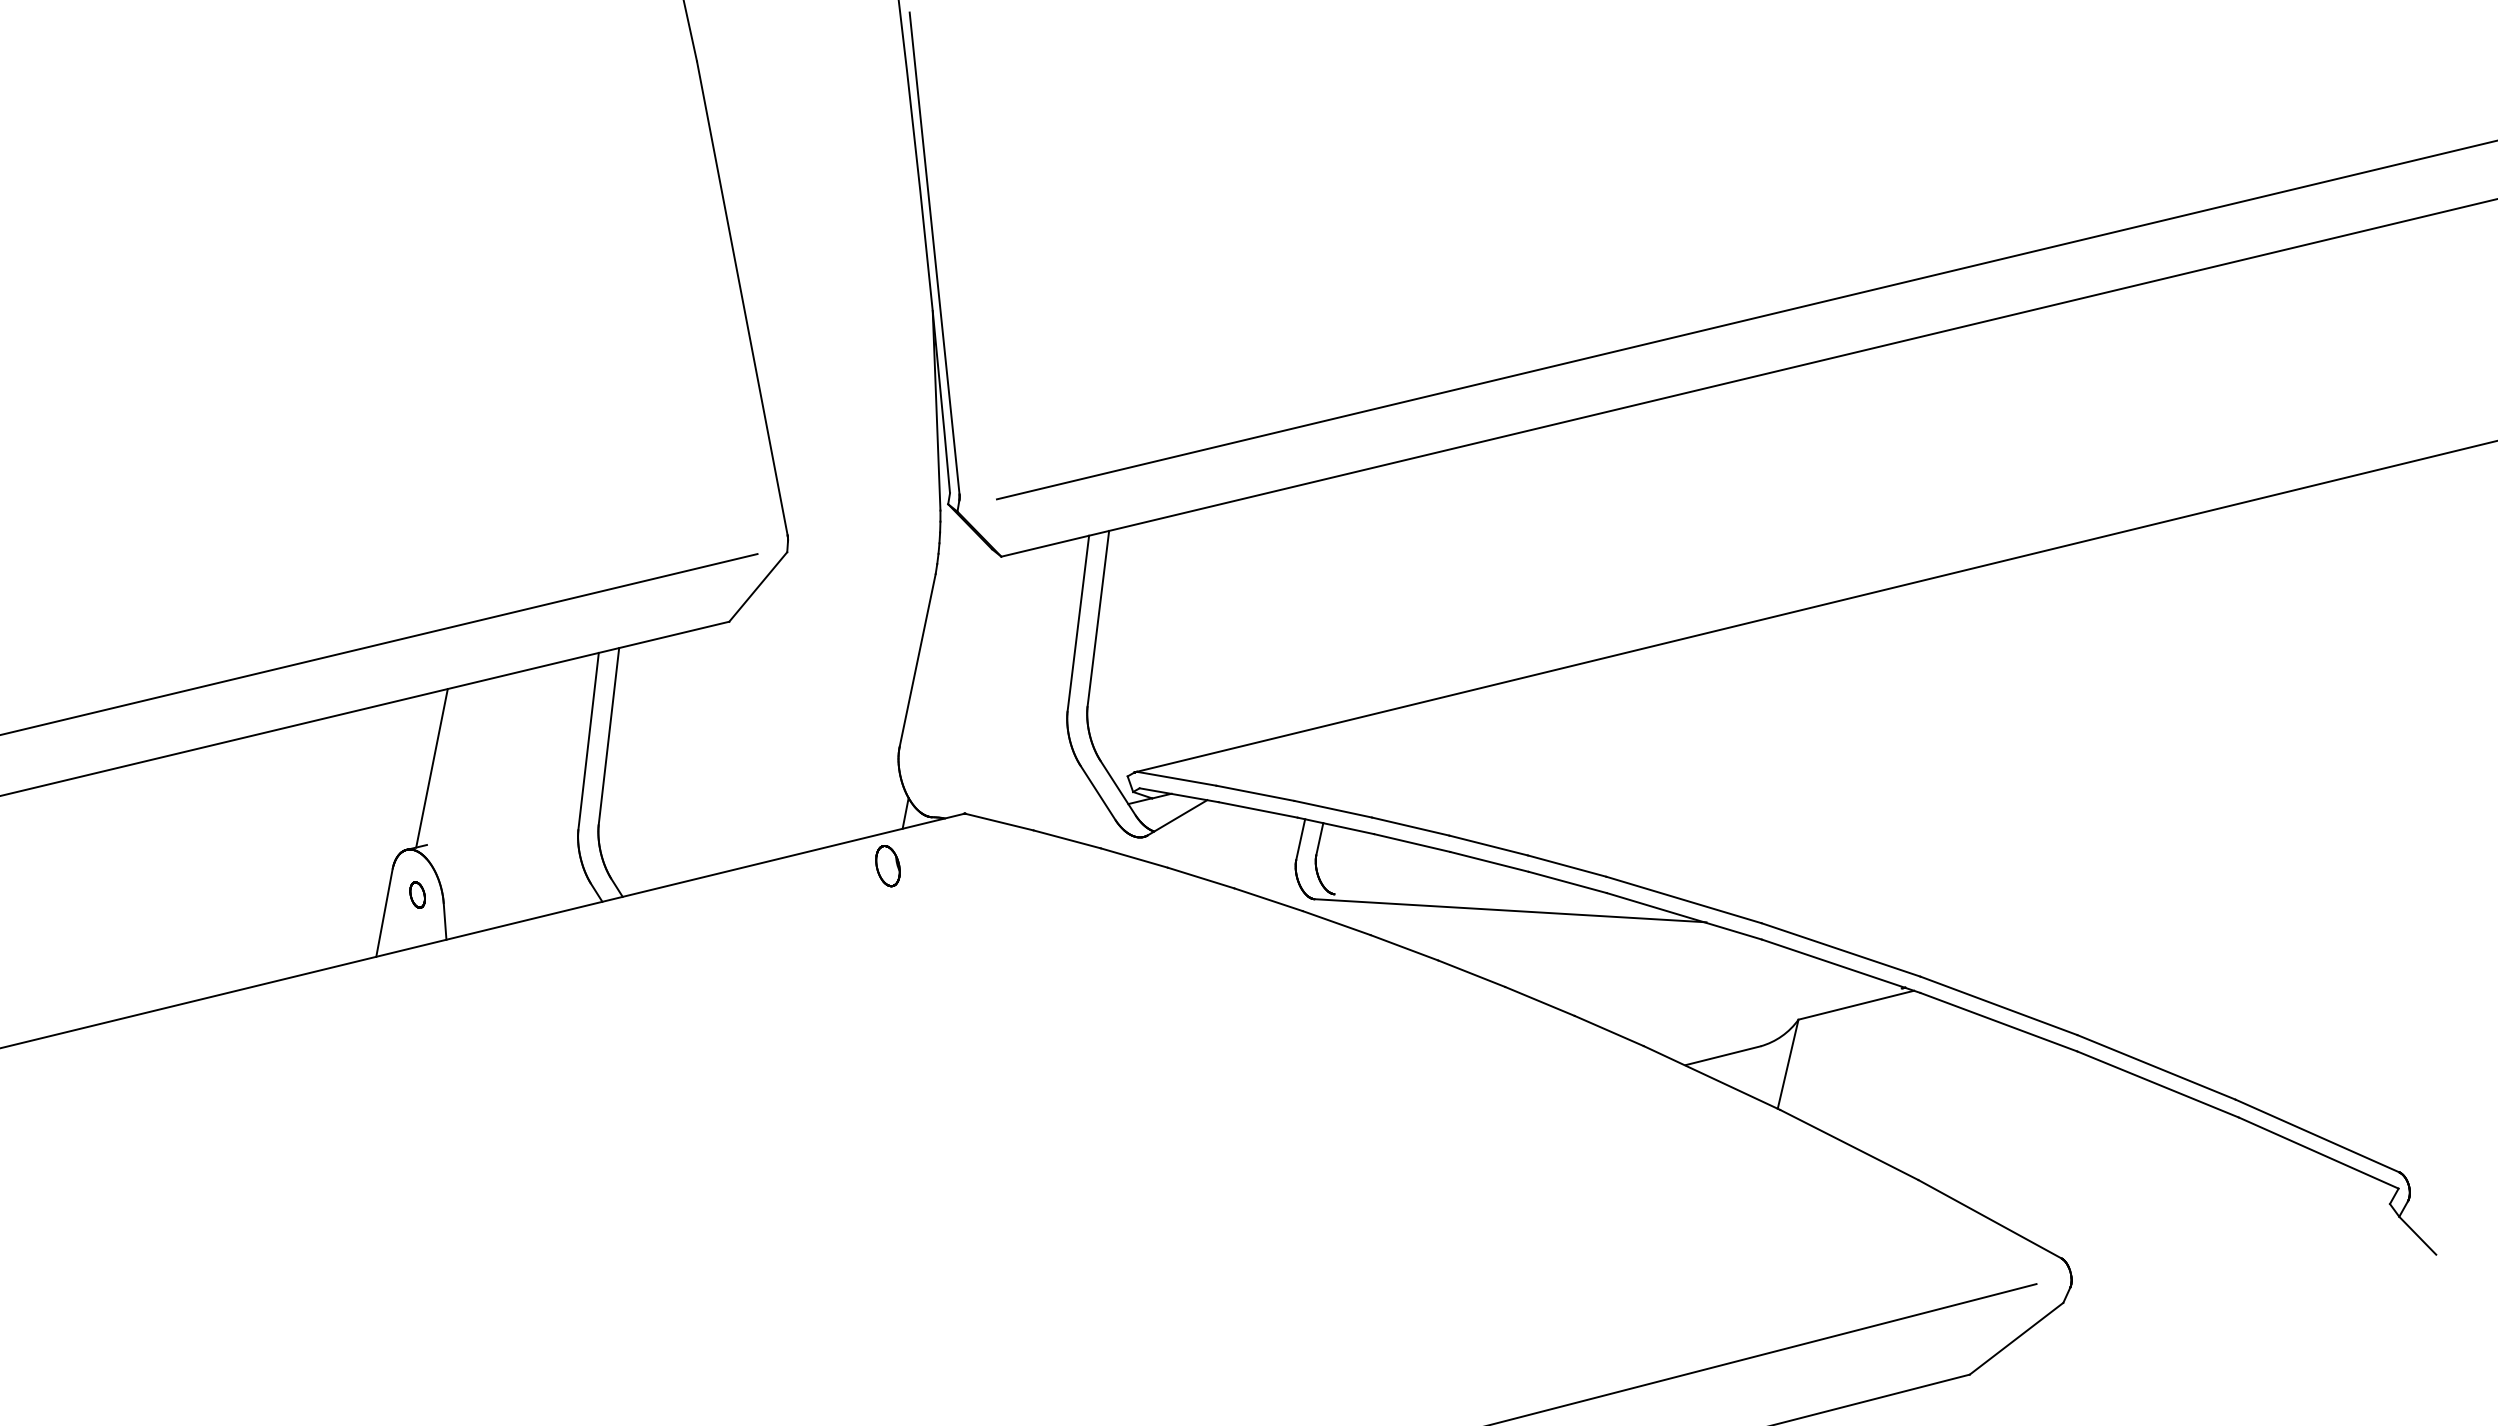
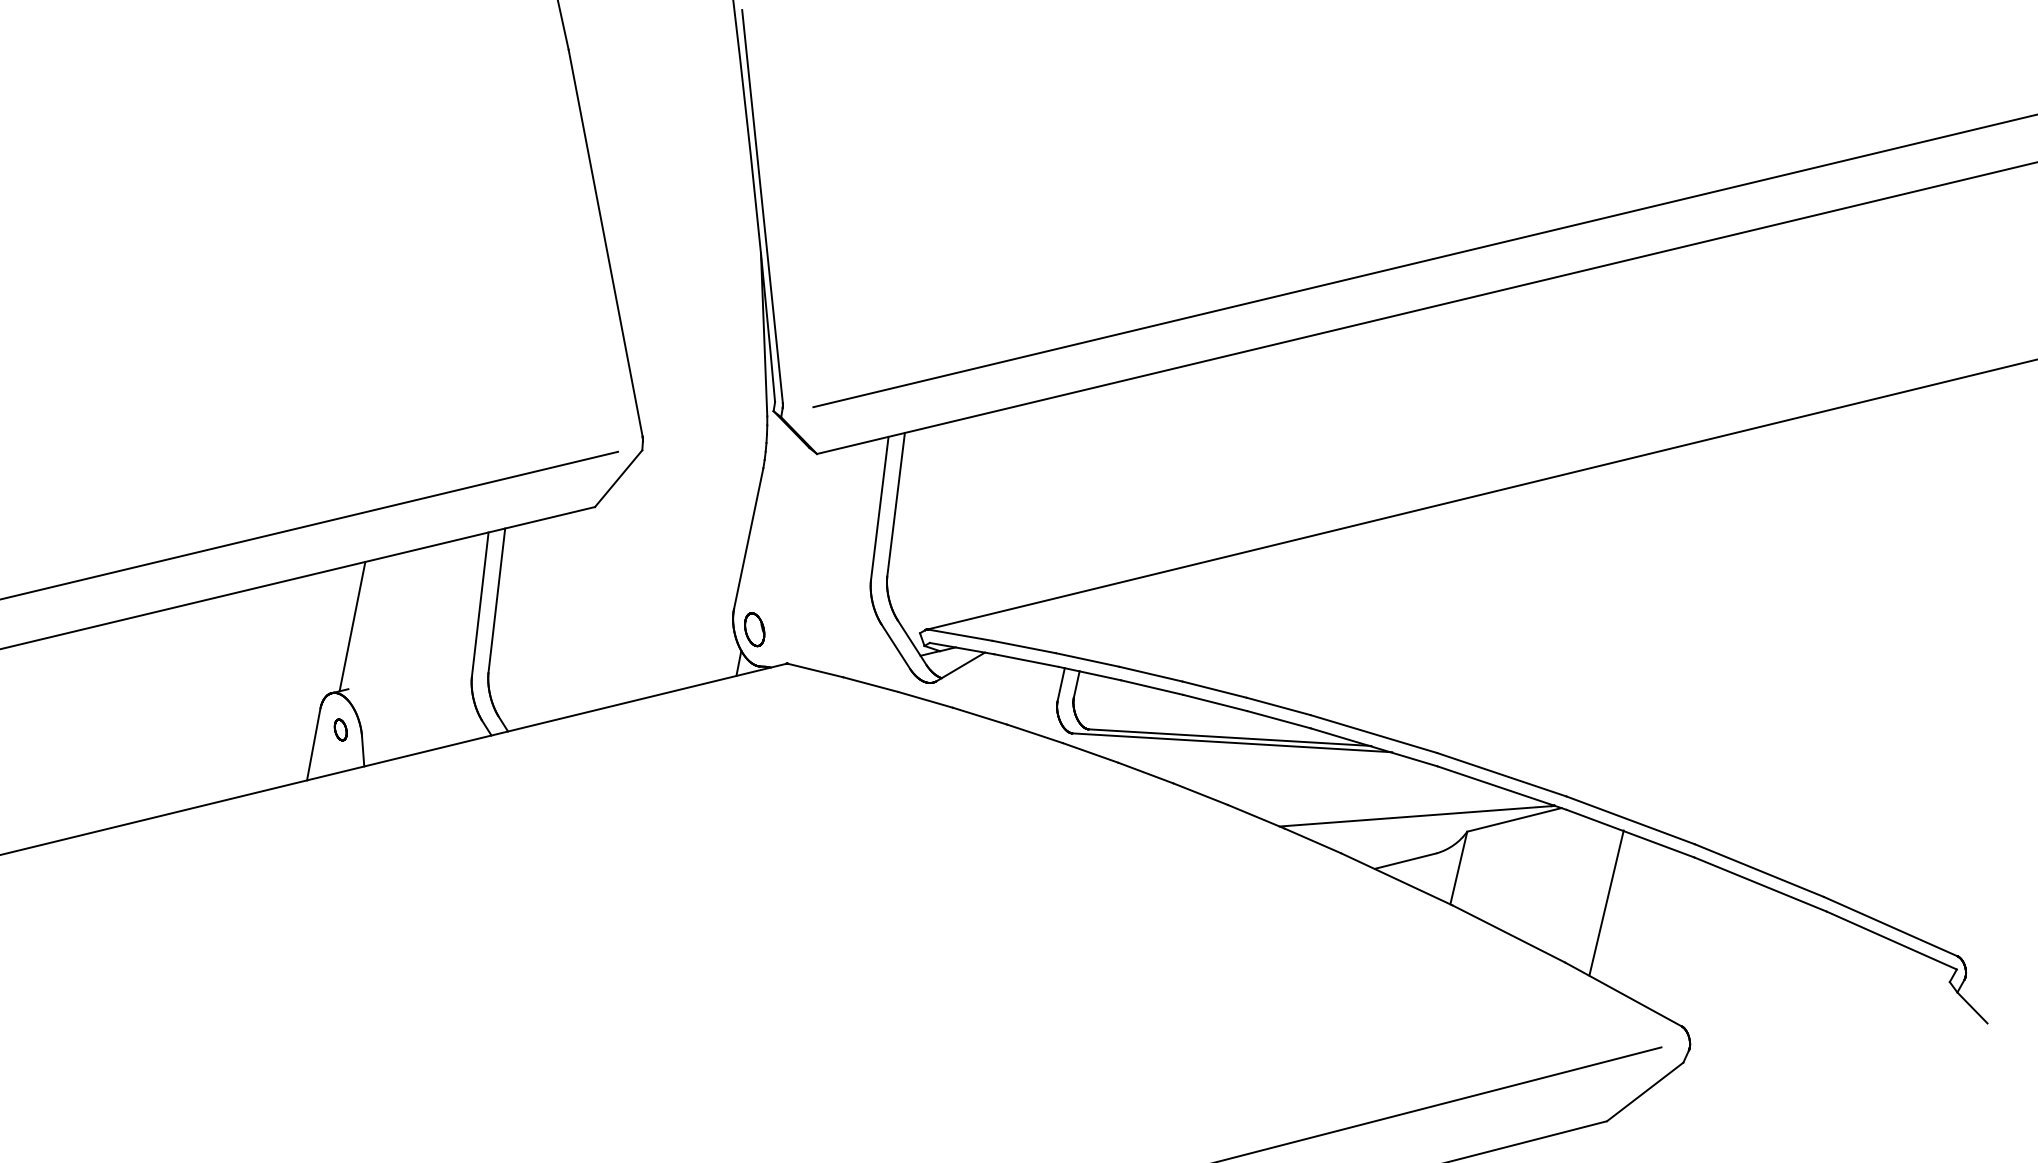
part: (887, 866) -> (754, 630), moved
line: (1507, 904) -> (1229, 737), added
line: (1734, 1000) -> (1415, 816), added
line: (1969, 1106) -> (1606, 902), added

